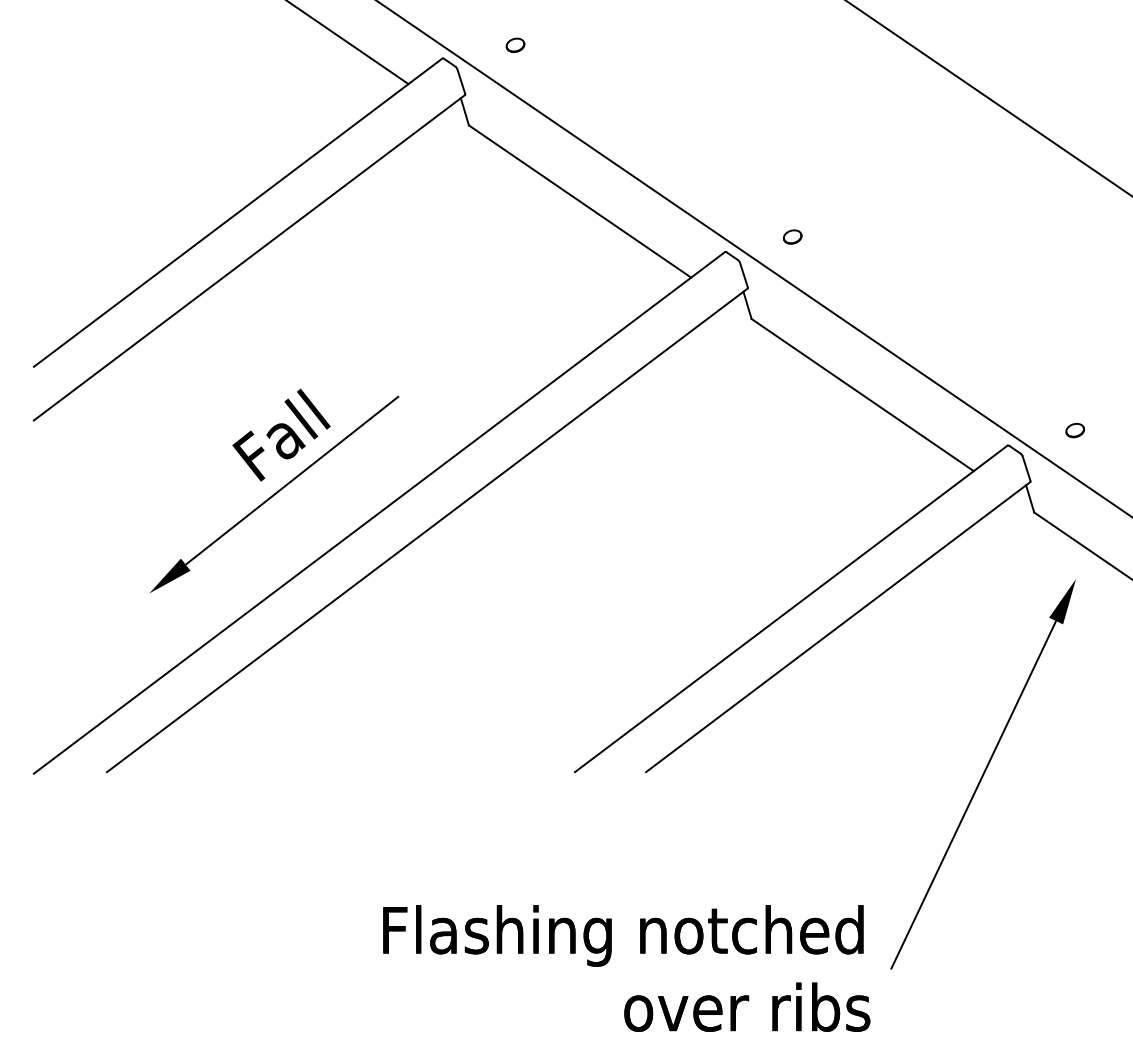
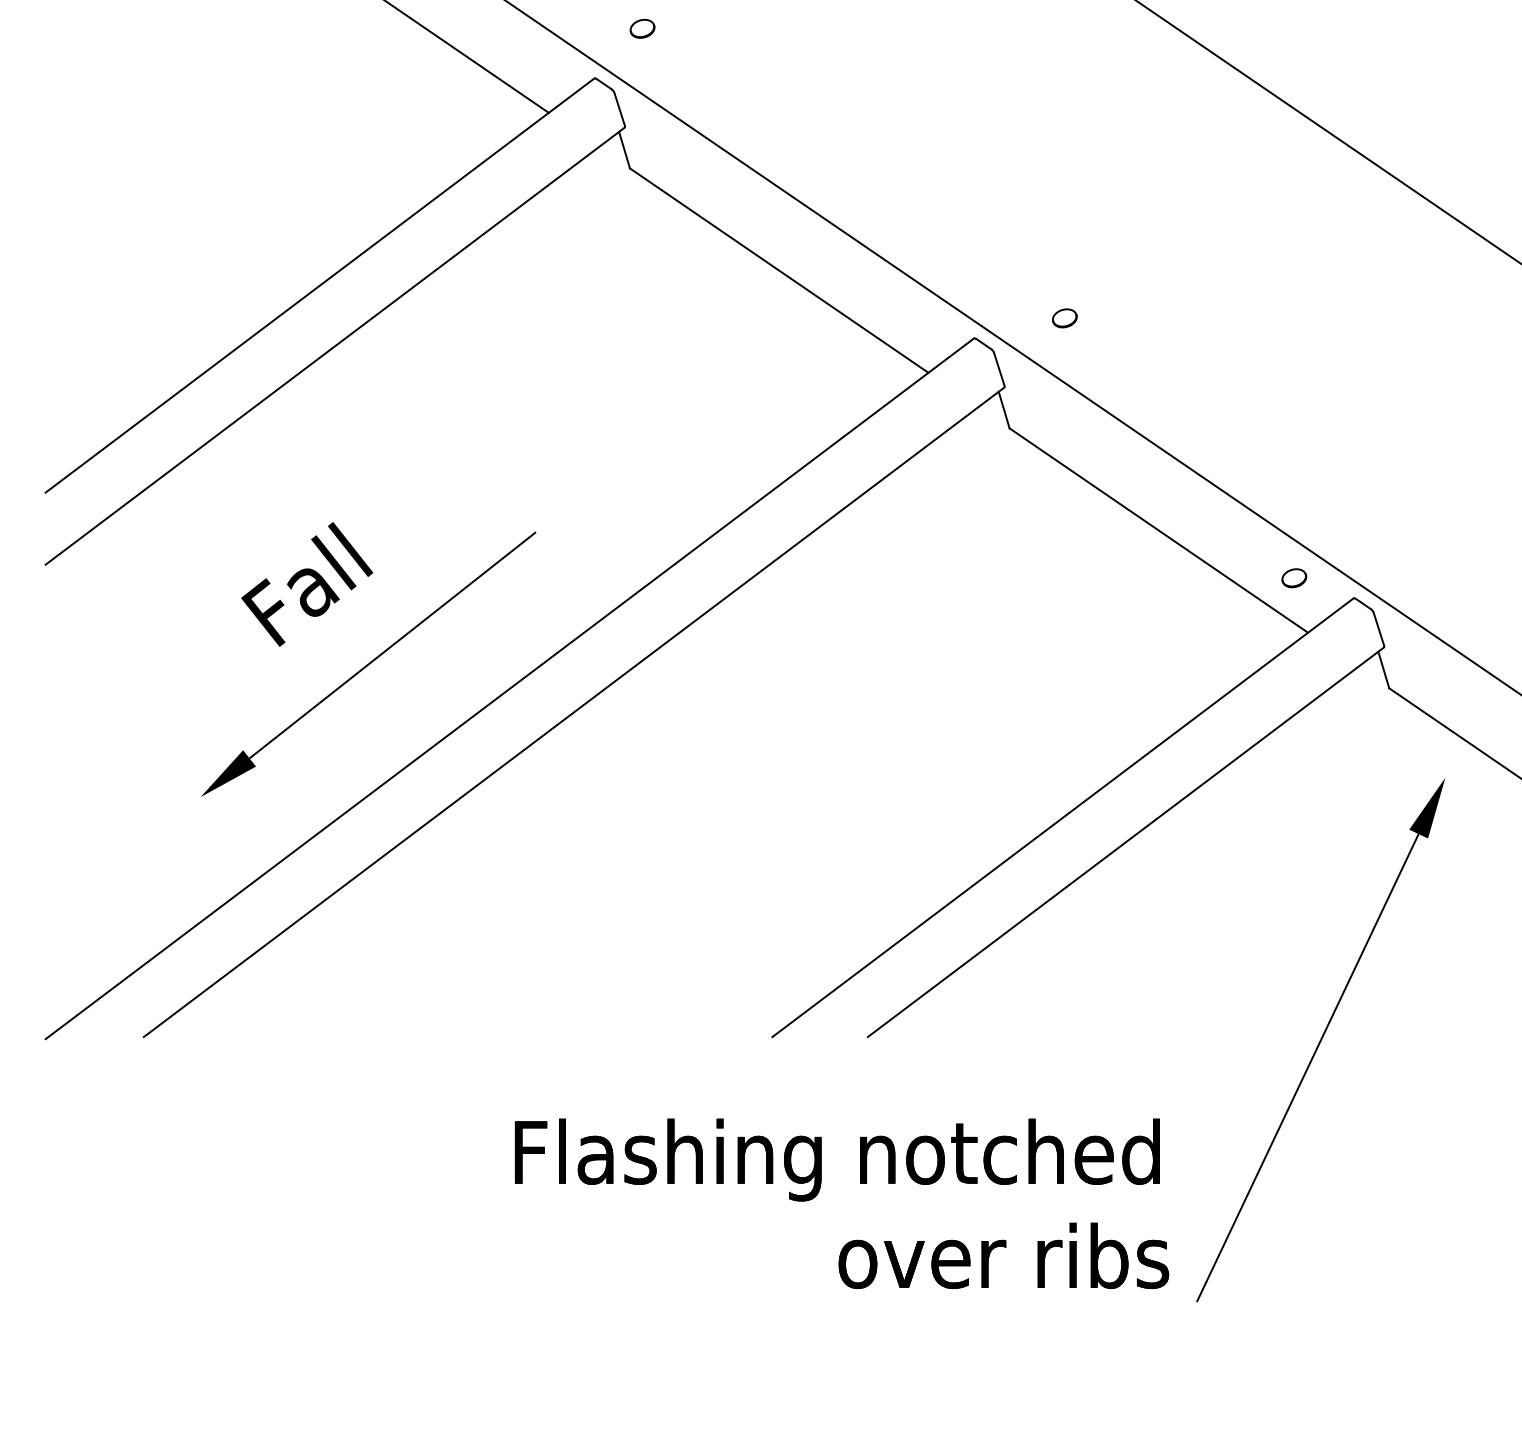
part: (515, 45) -> (642, 28), moved
part: (1075, 430) -> (1294, 578), moved
text: (281, 435) -> (307, 584), moved
text: (627, 968) -> (842, 1203), moved

